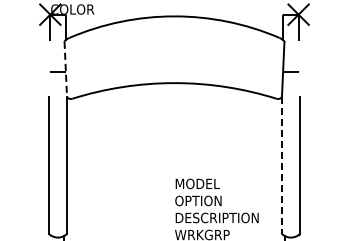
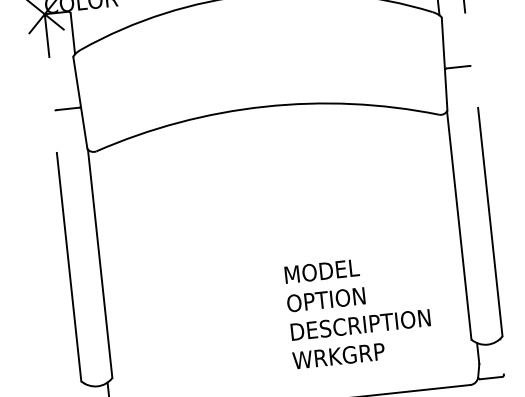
line: (65, 69) -> (79, 103), dashed -> solid
line: (281, 165) -> (458, 225), dashed -> solid

